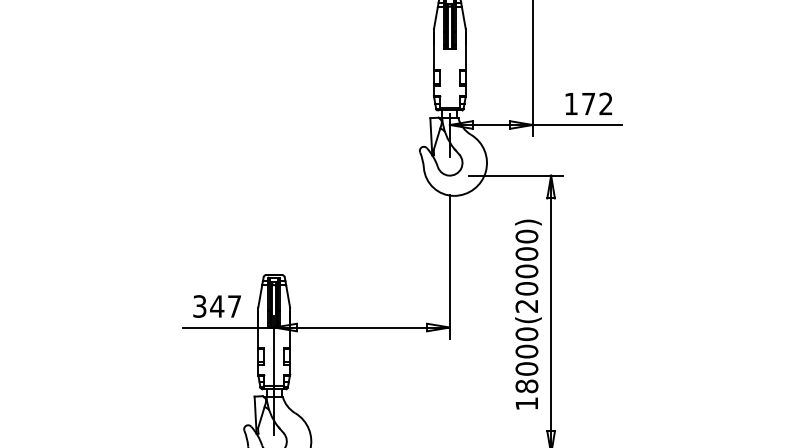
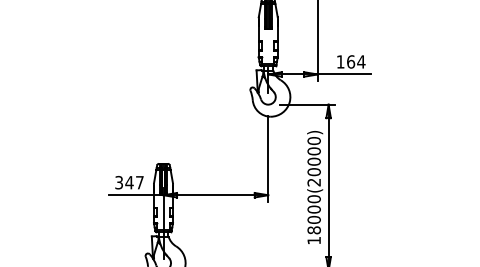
text: (597, 103) -> (356, 61), 172 -> 164

